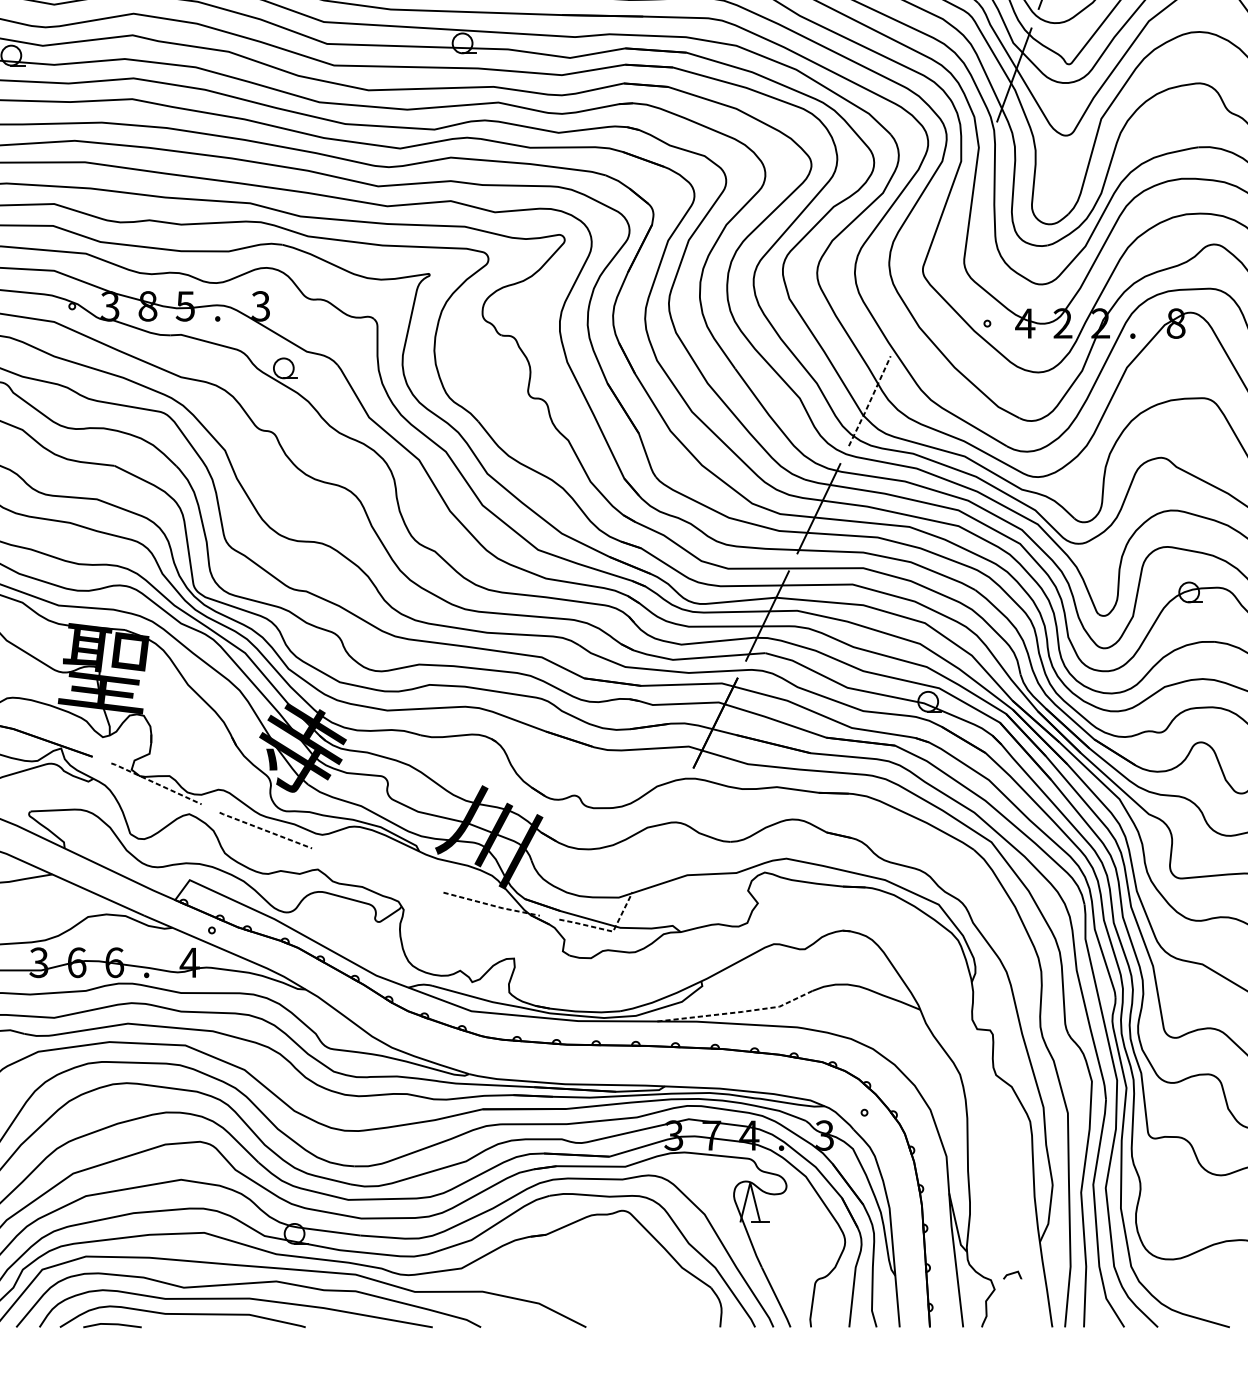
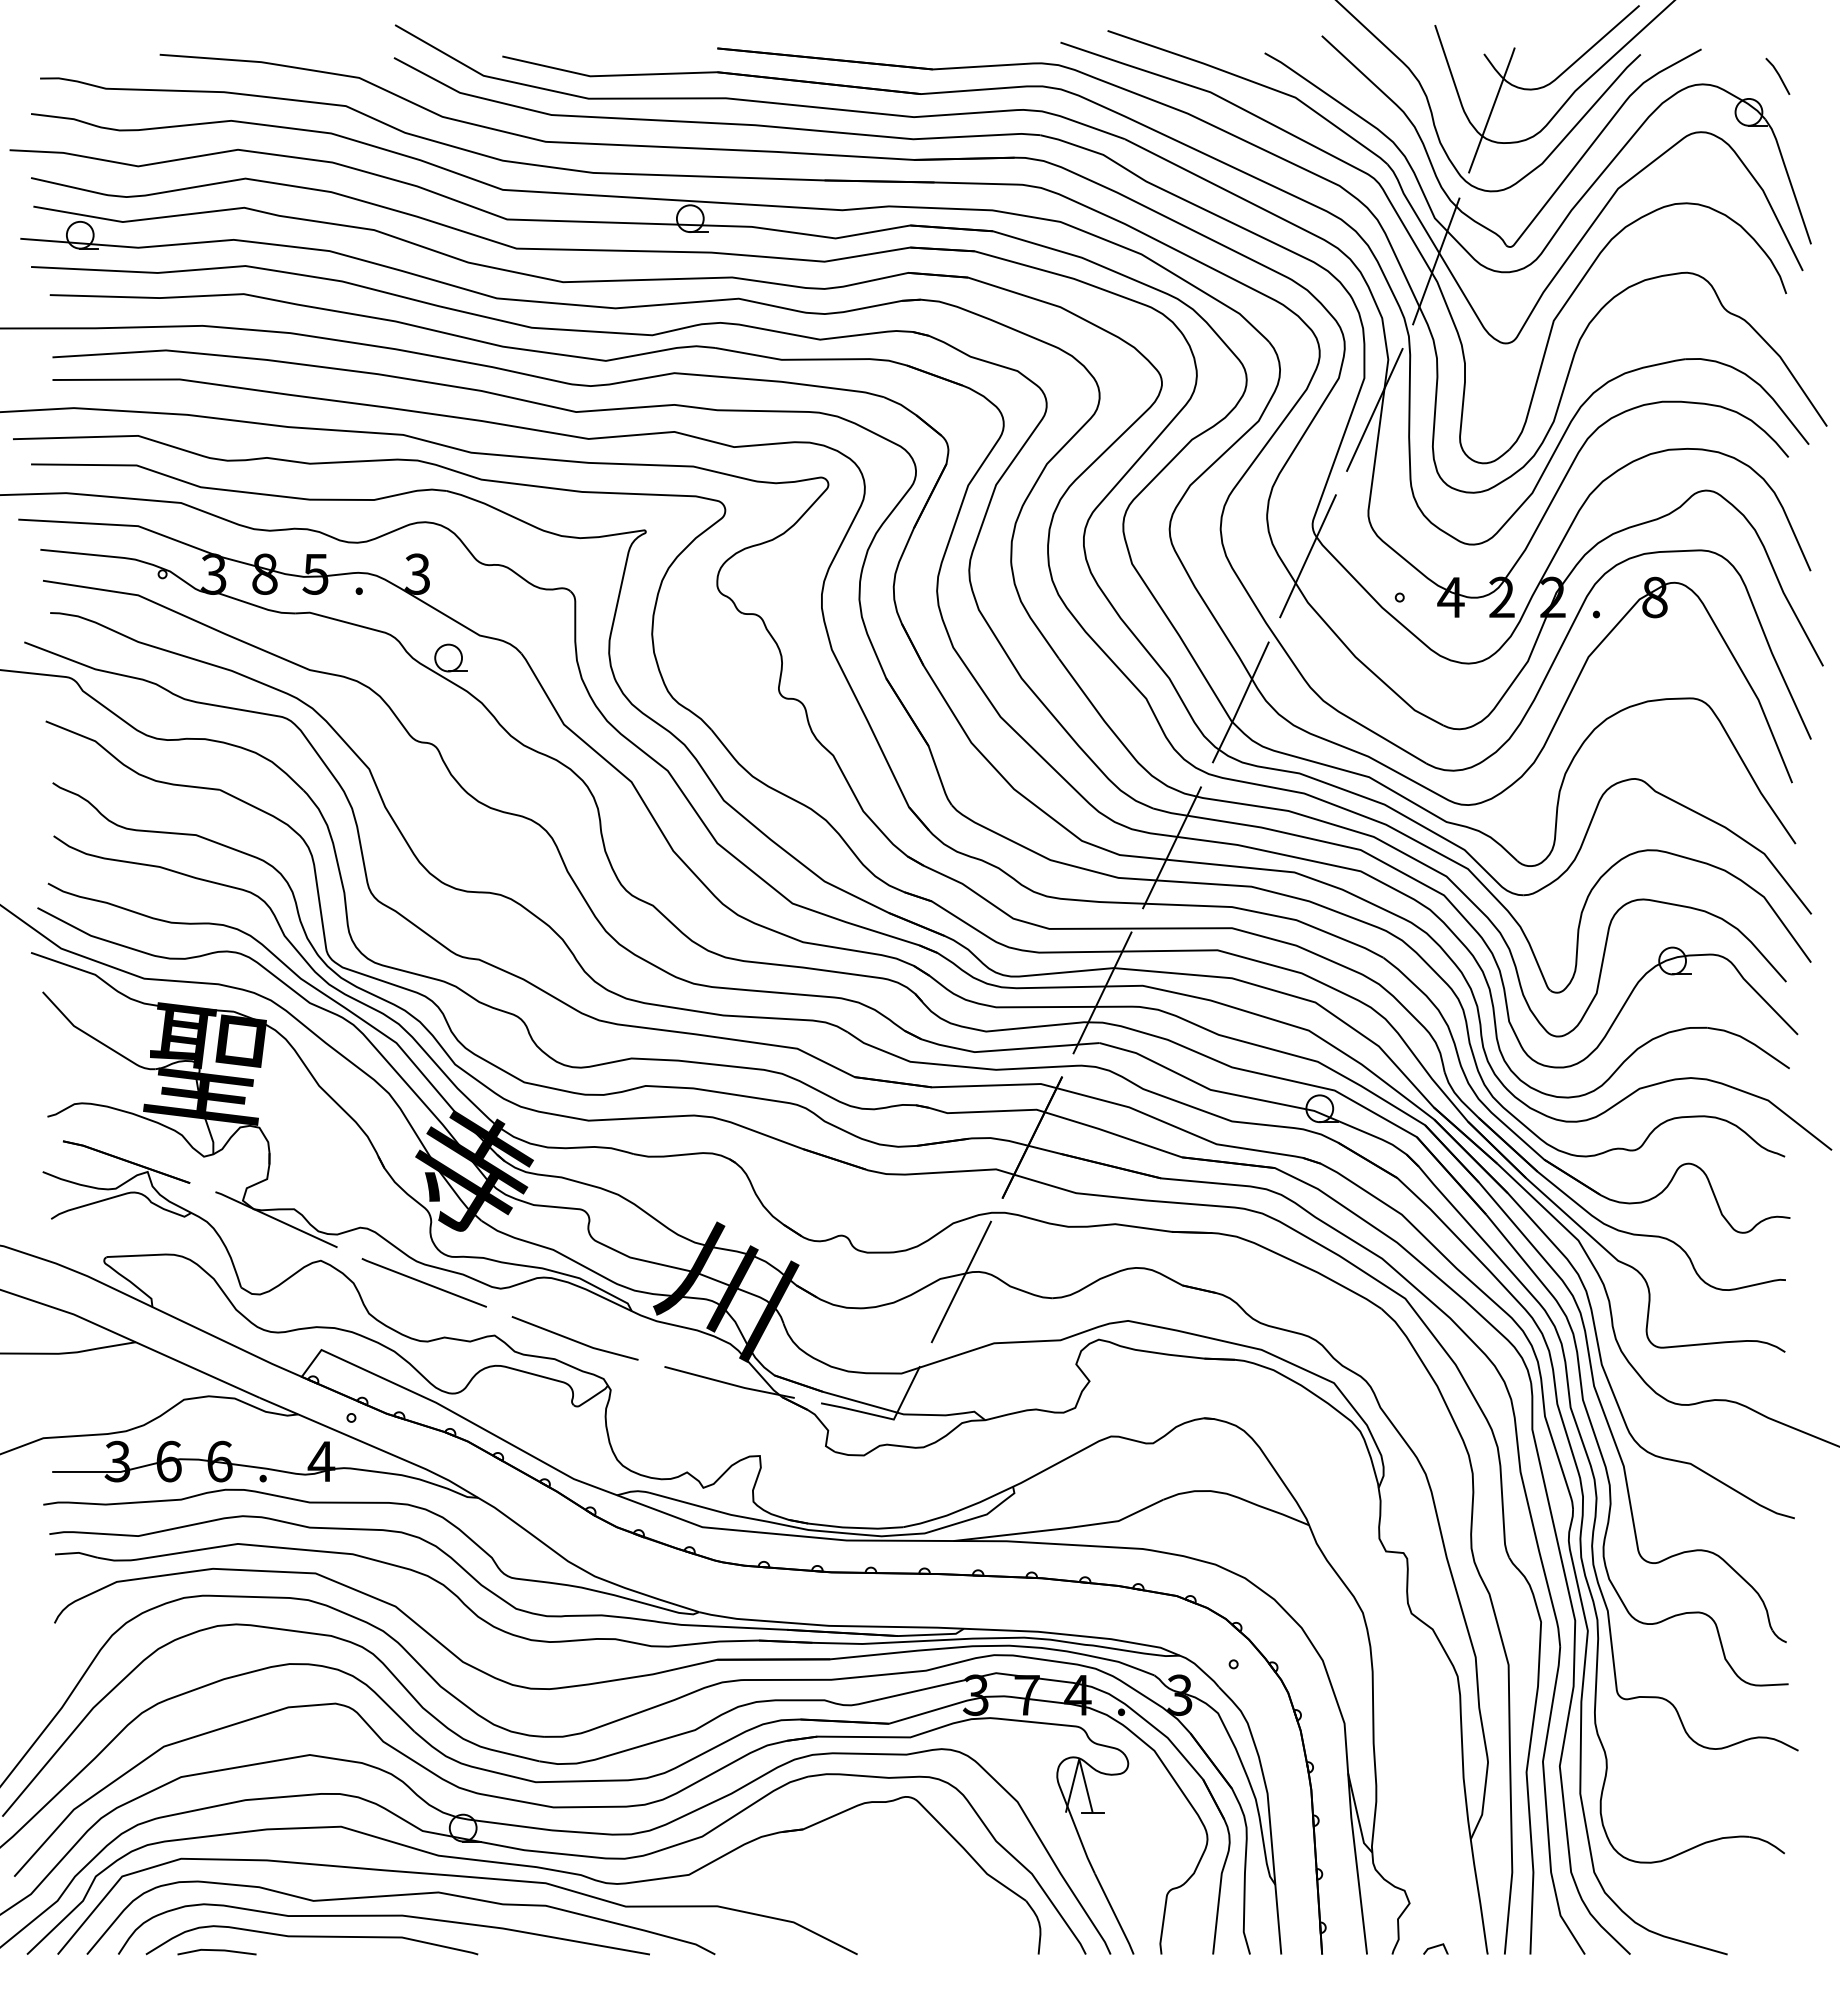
line: (968, 184) -> (1374, 409), added
line: (919, 293) -> (1307, 556), added
line: (869, 401) -> (1240, 703), dashed -> solid
line: (155, 783) -> (275, 1219), dashed -> solid
line: (663, 829) -> (961, 1281), added
line: (265, 830) -> (423, 1282), dashed -> solid
line: (376, 872) -> (574, 1339), added
line: (491, 904) -> (729, 1383), dashed -> solid
line: (607, 930) -> (886, 1417), dashed -> solid
line: (737, 1012) -> (1061, 1528), dashed -> solid
line: (1012, 1274) -> (1435, 1947), moved

